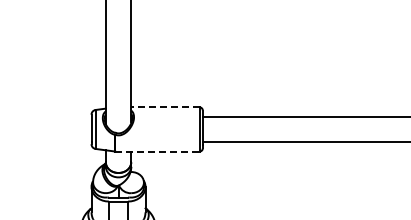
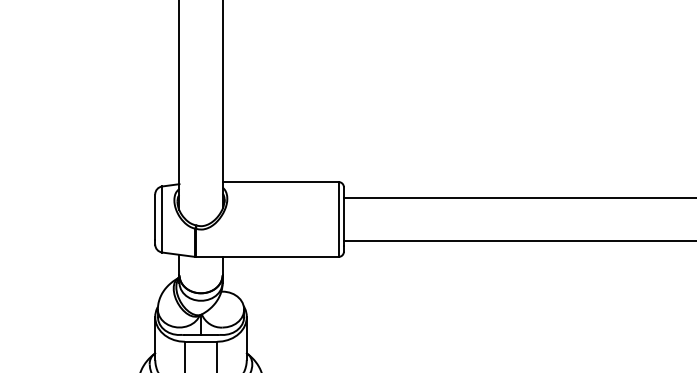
line: (164, 107) -> (278, 182), dashed -> solid
line: (158, 151) -> (268, 256), dashed -> solid

